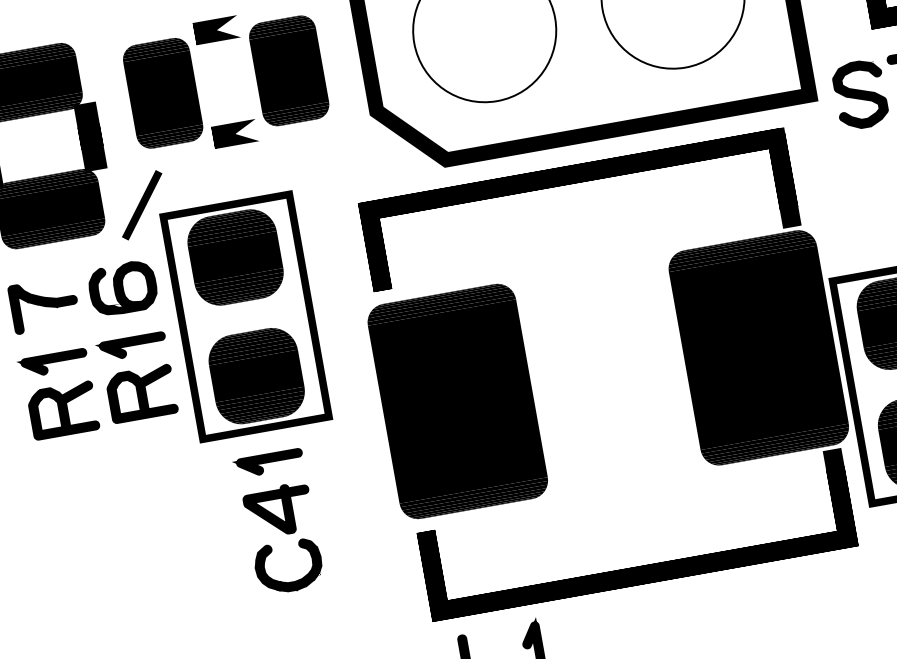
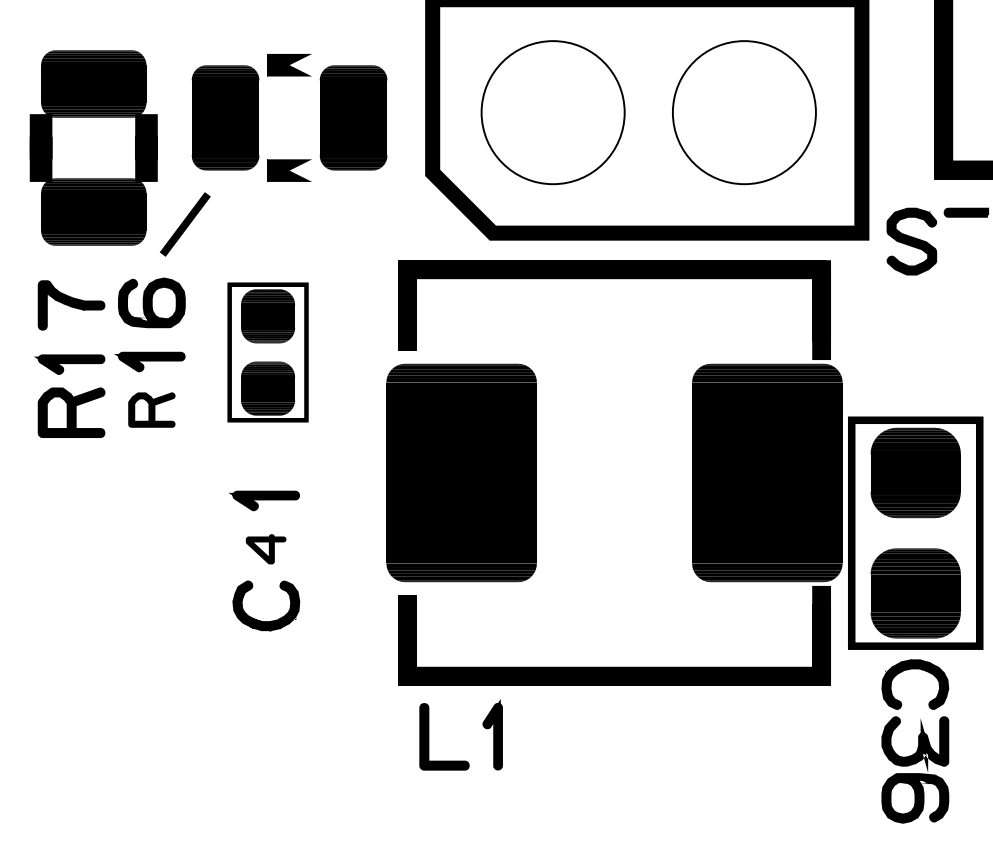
part: (245, 316) -> (267, 352), size x0.6
part: (141, 393) -> (151, 409), size x0.7
part: (278, 511) -> (265, 549), size x0.6

